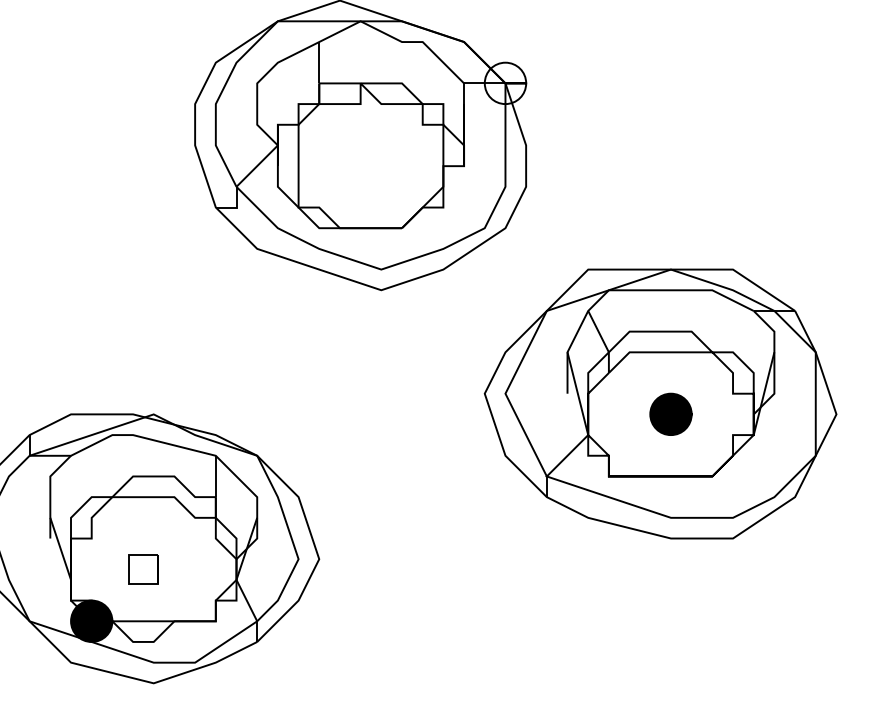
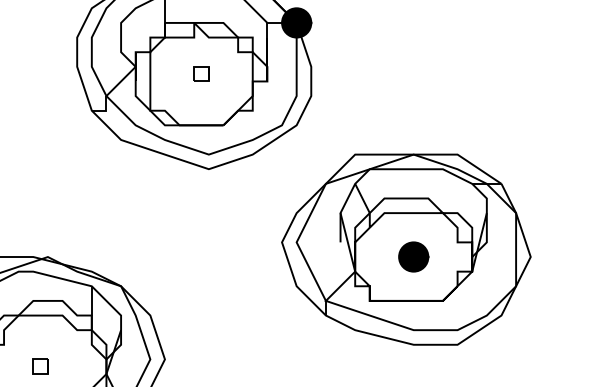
fill: (505, 83) -> (296, 23), added
part: (370, 155) -> (201, 73), added
part: (143, 569) -> (40, 366), size x0.71

